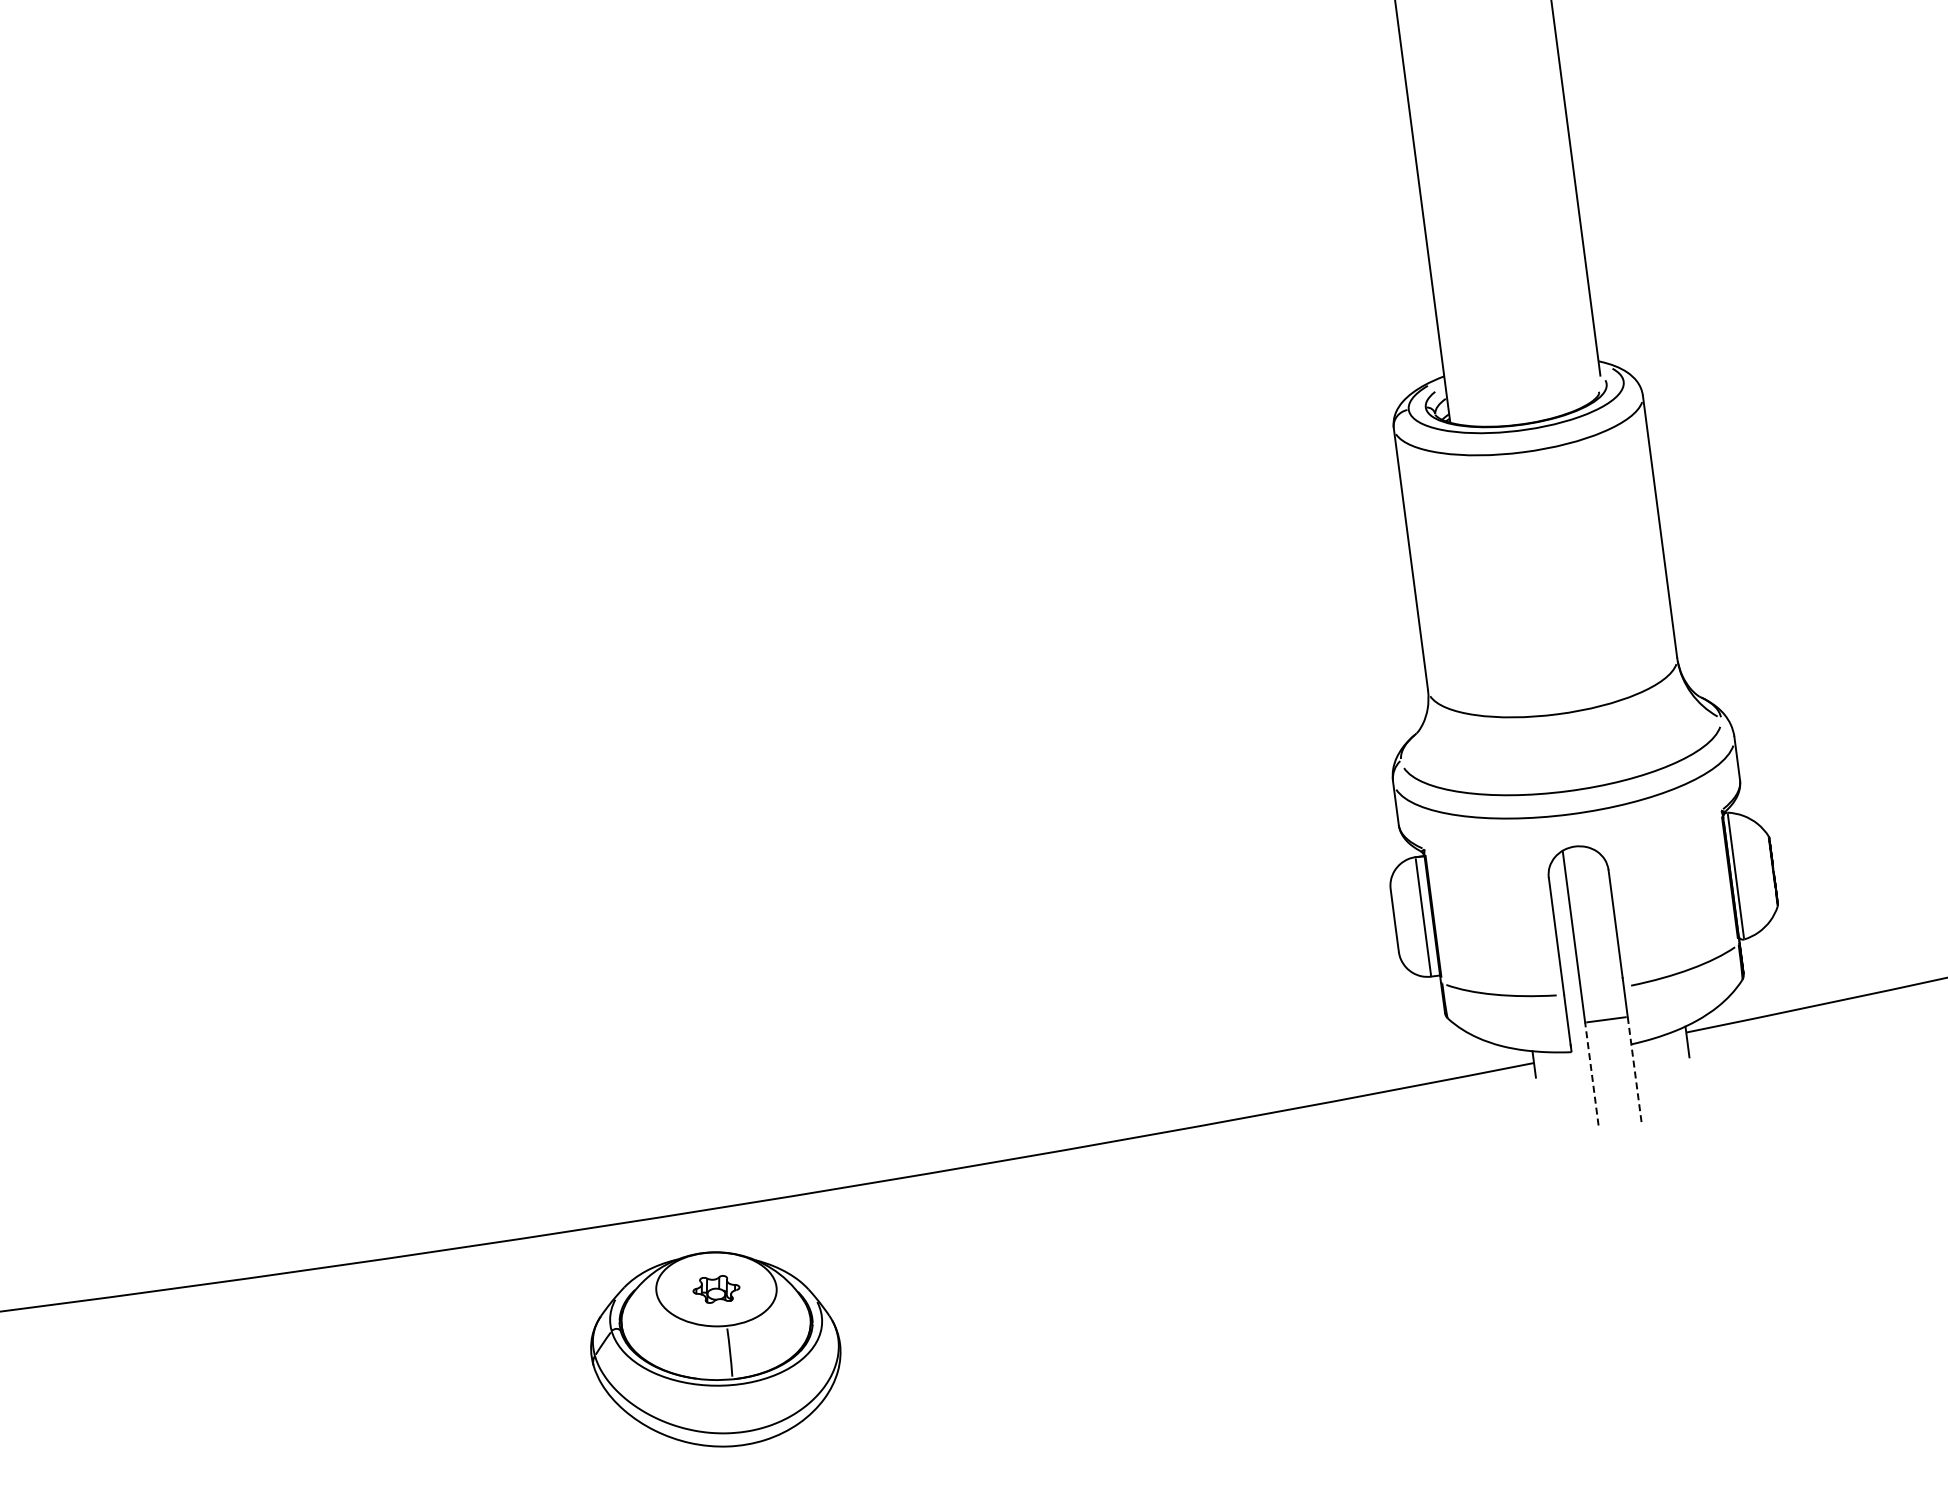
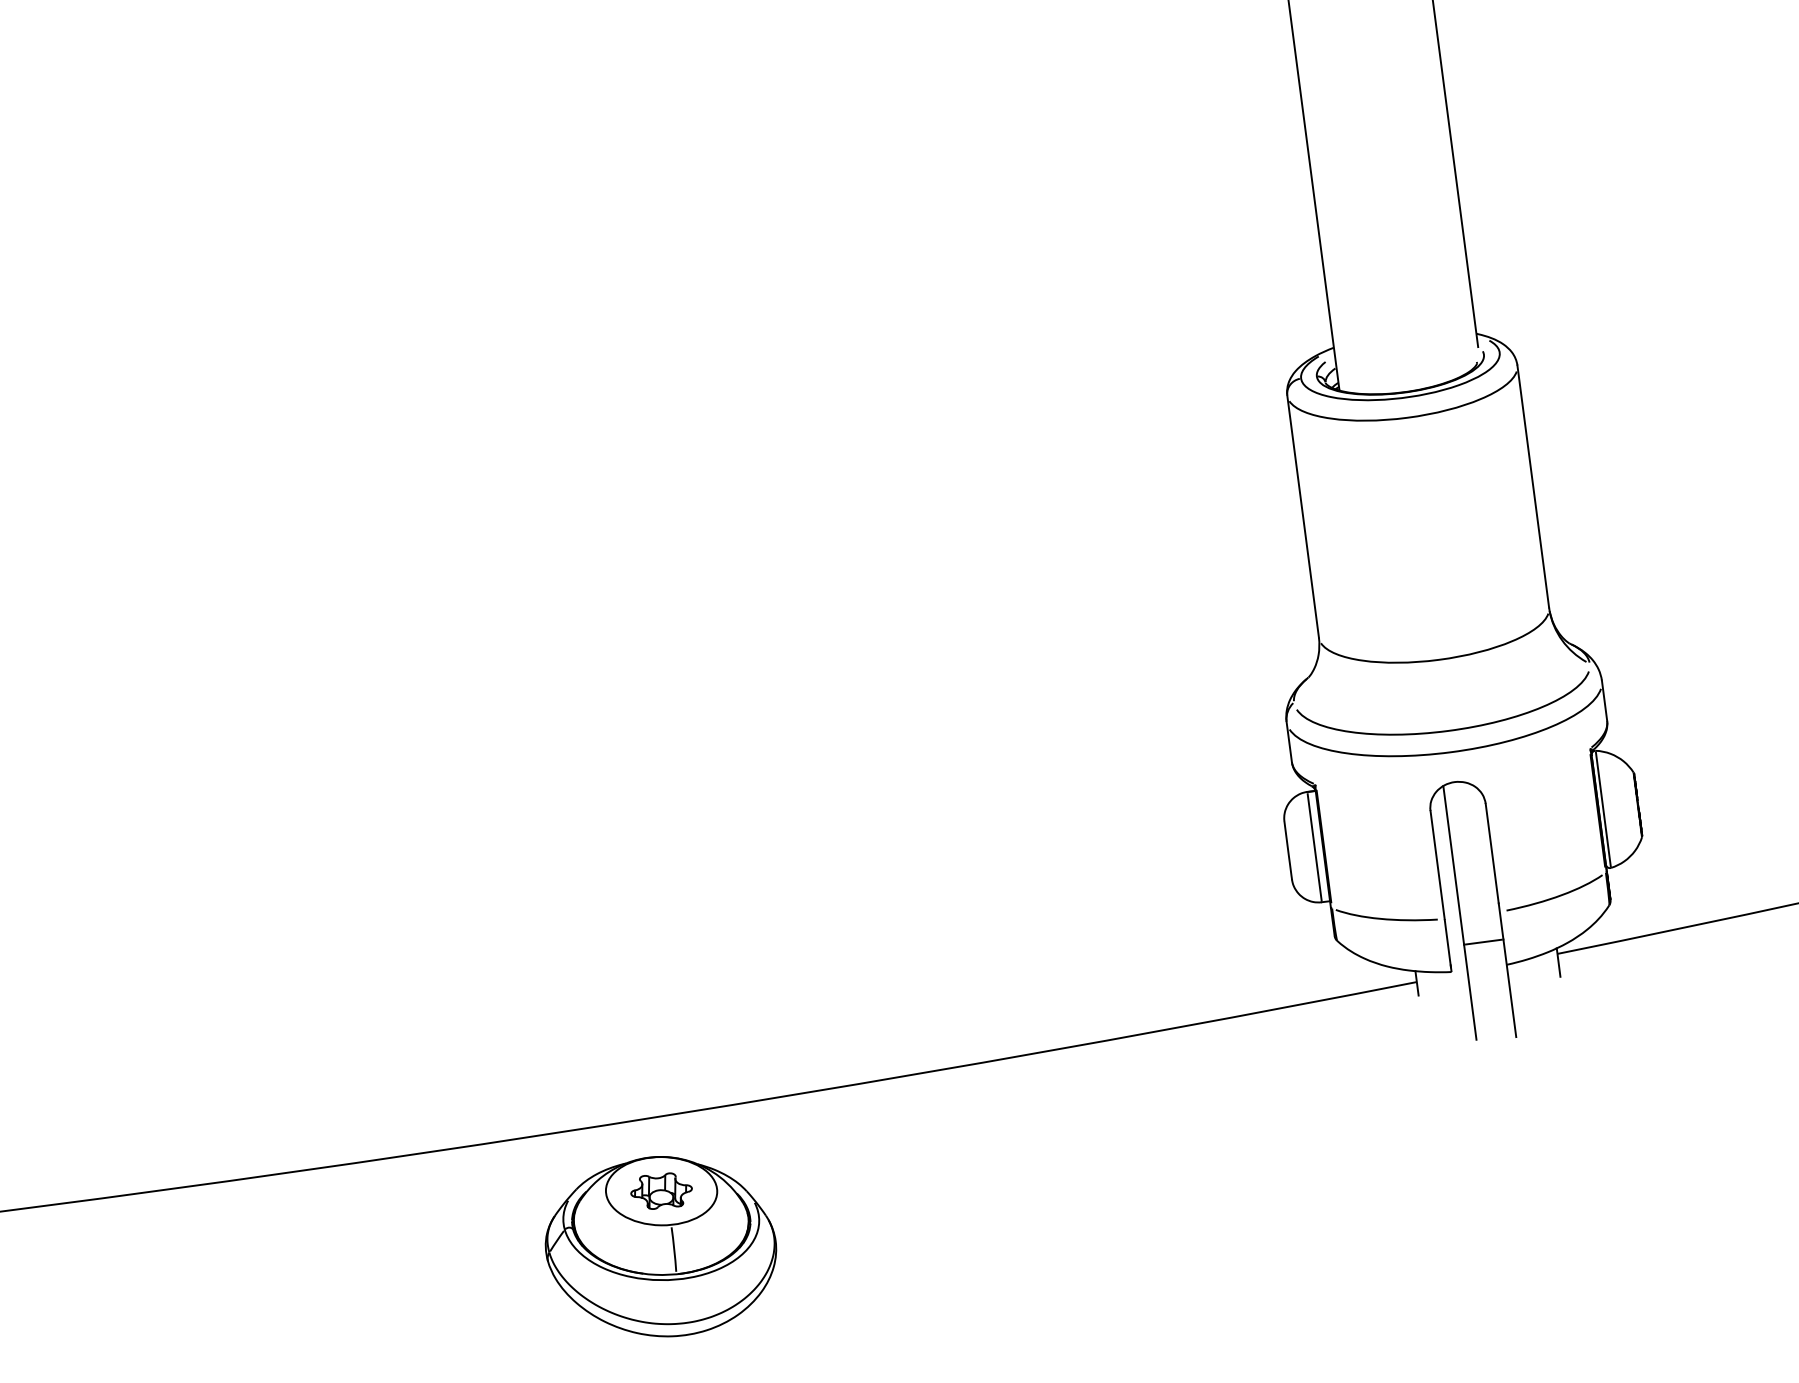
line: (1634, 1070) -> (1509, 988), dashed -> solid
line: (1591, 1074) -> (1469, 992), dashed -> solid
part: (716, 1289) -> (661, 1191), size x1.43

